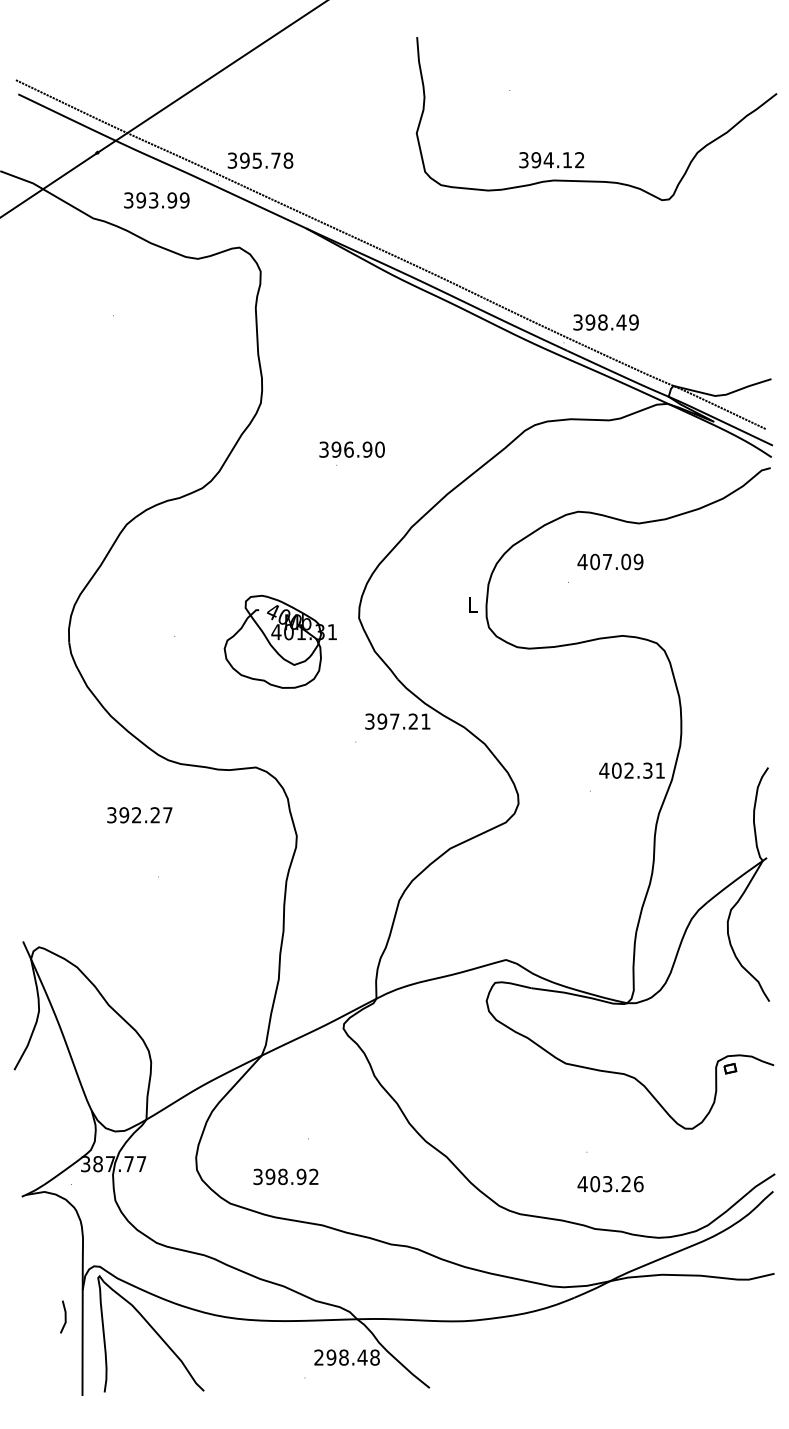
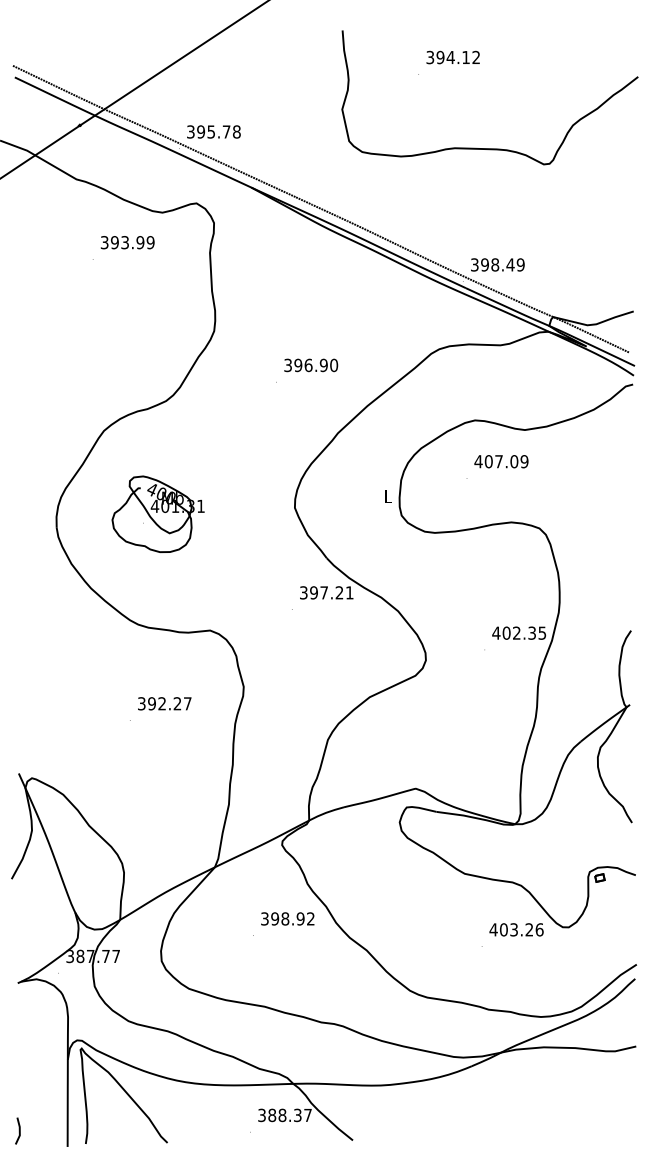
text: (550, 160) -> (452, 57), moved
text: (156, 200) -> (127, 242), moved
text: (352, 449) -> (311, 365), moved
part: (279, 642) -> (157, 514), moved
text: (660, 769) -> (542, 632), 402.31 -> 402.35
text: (139, 814) -> (164, 703), moved
text: (285, 1176) -> (287, 918), moved
text: (610, 1183) -> (516, 929), moved
line: (64, 1316) -> (18, 1130), moved
text: (346, 1357) -> (284, 1115), 298.48 -> 388.37

